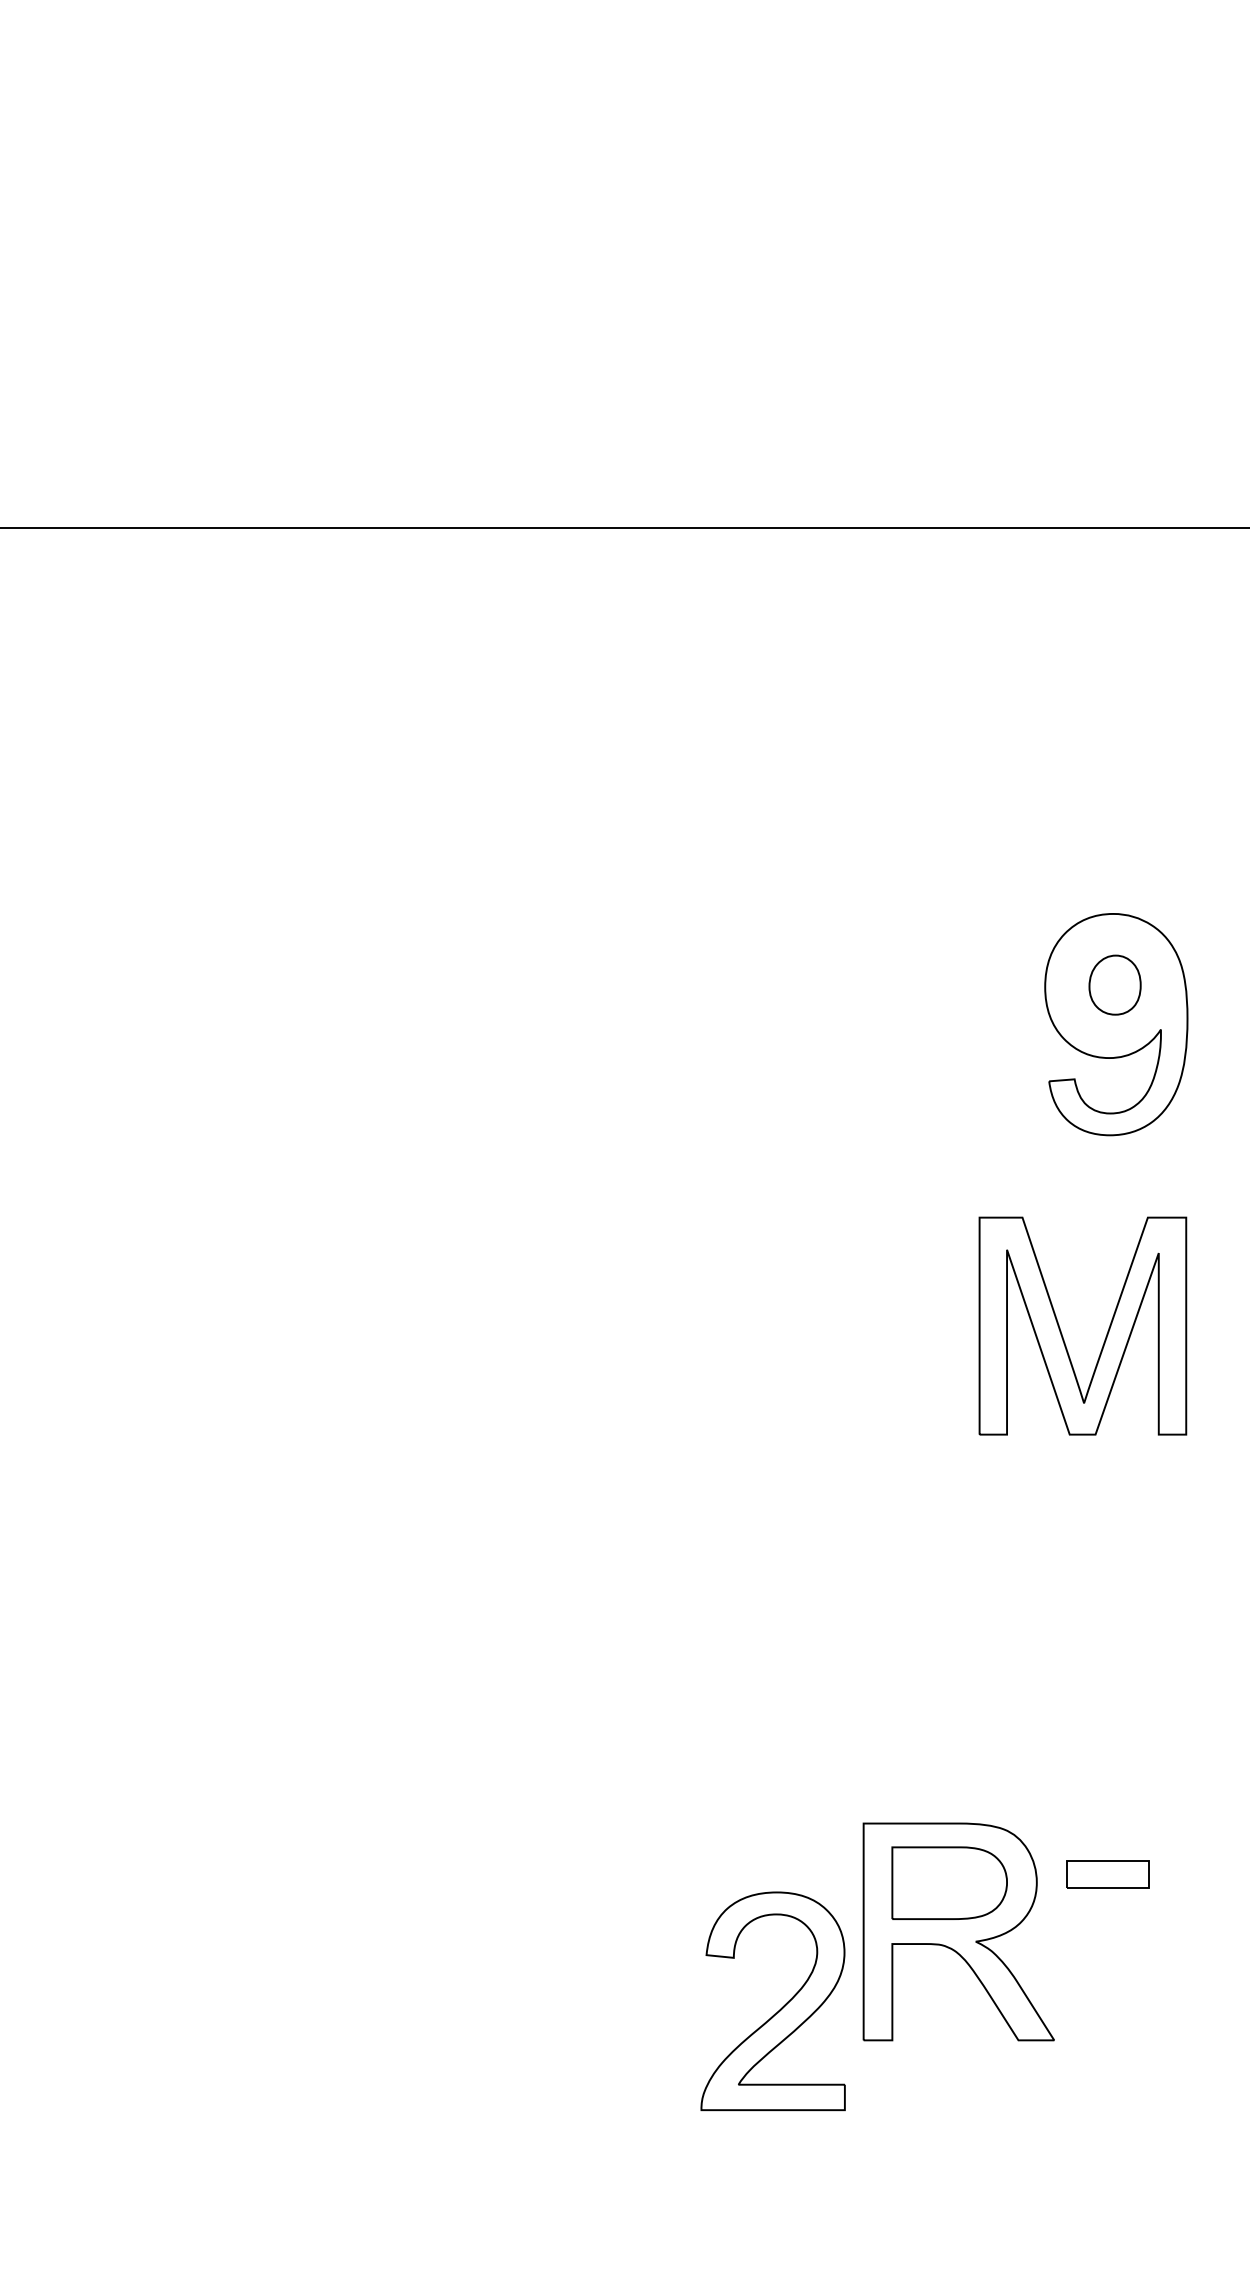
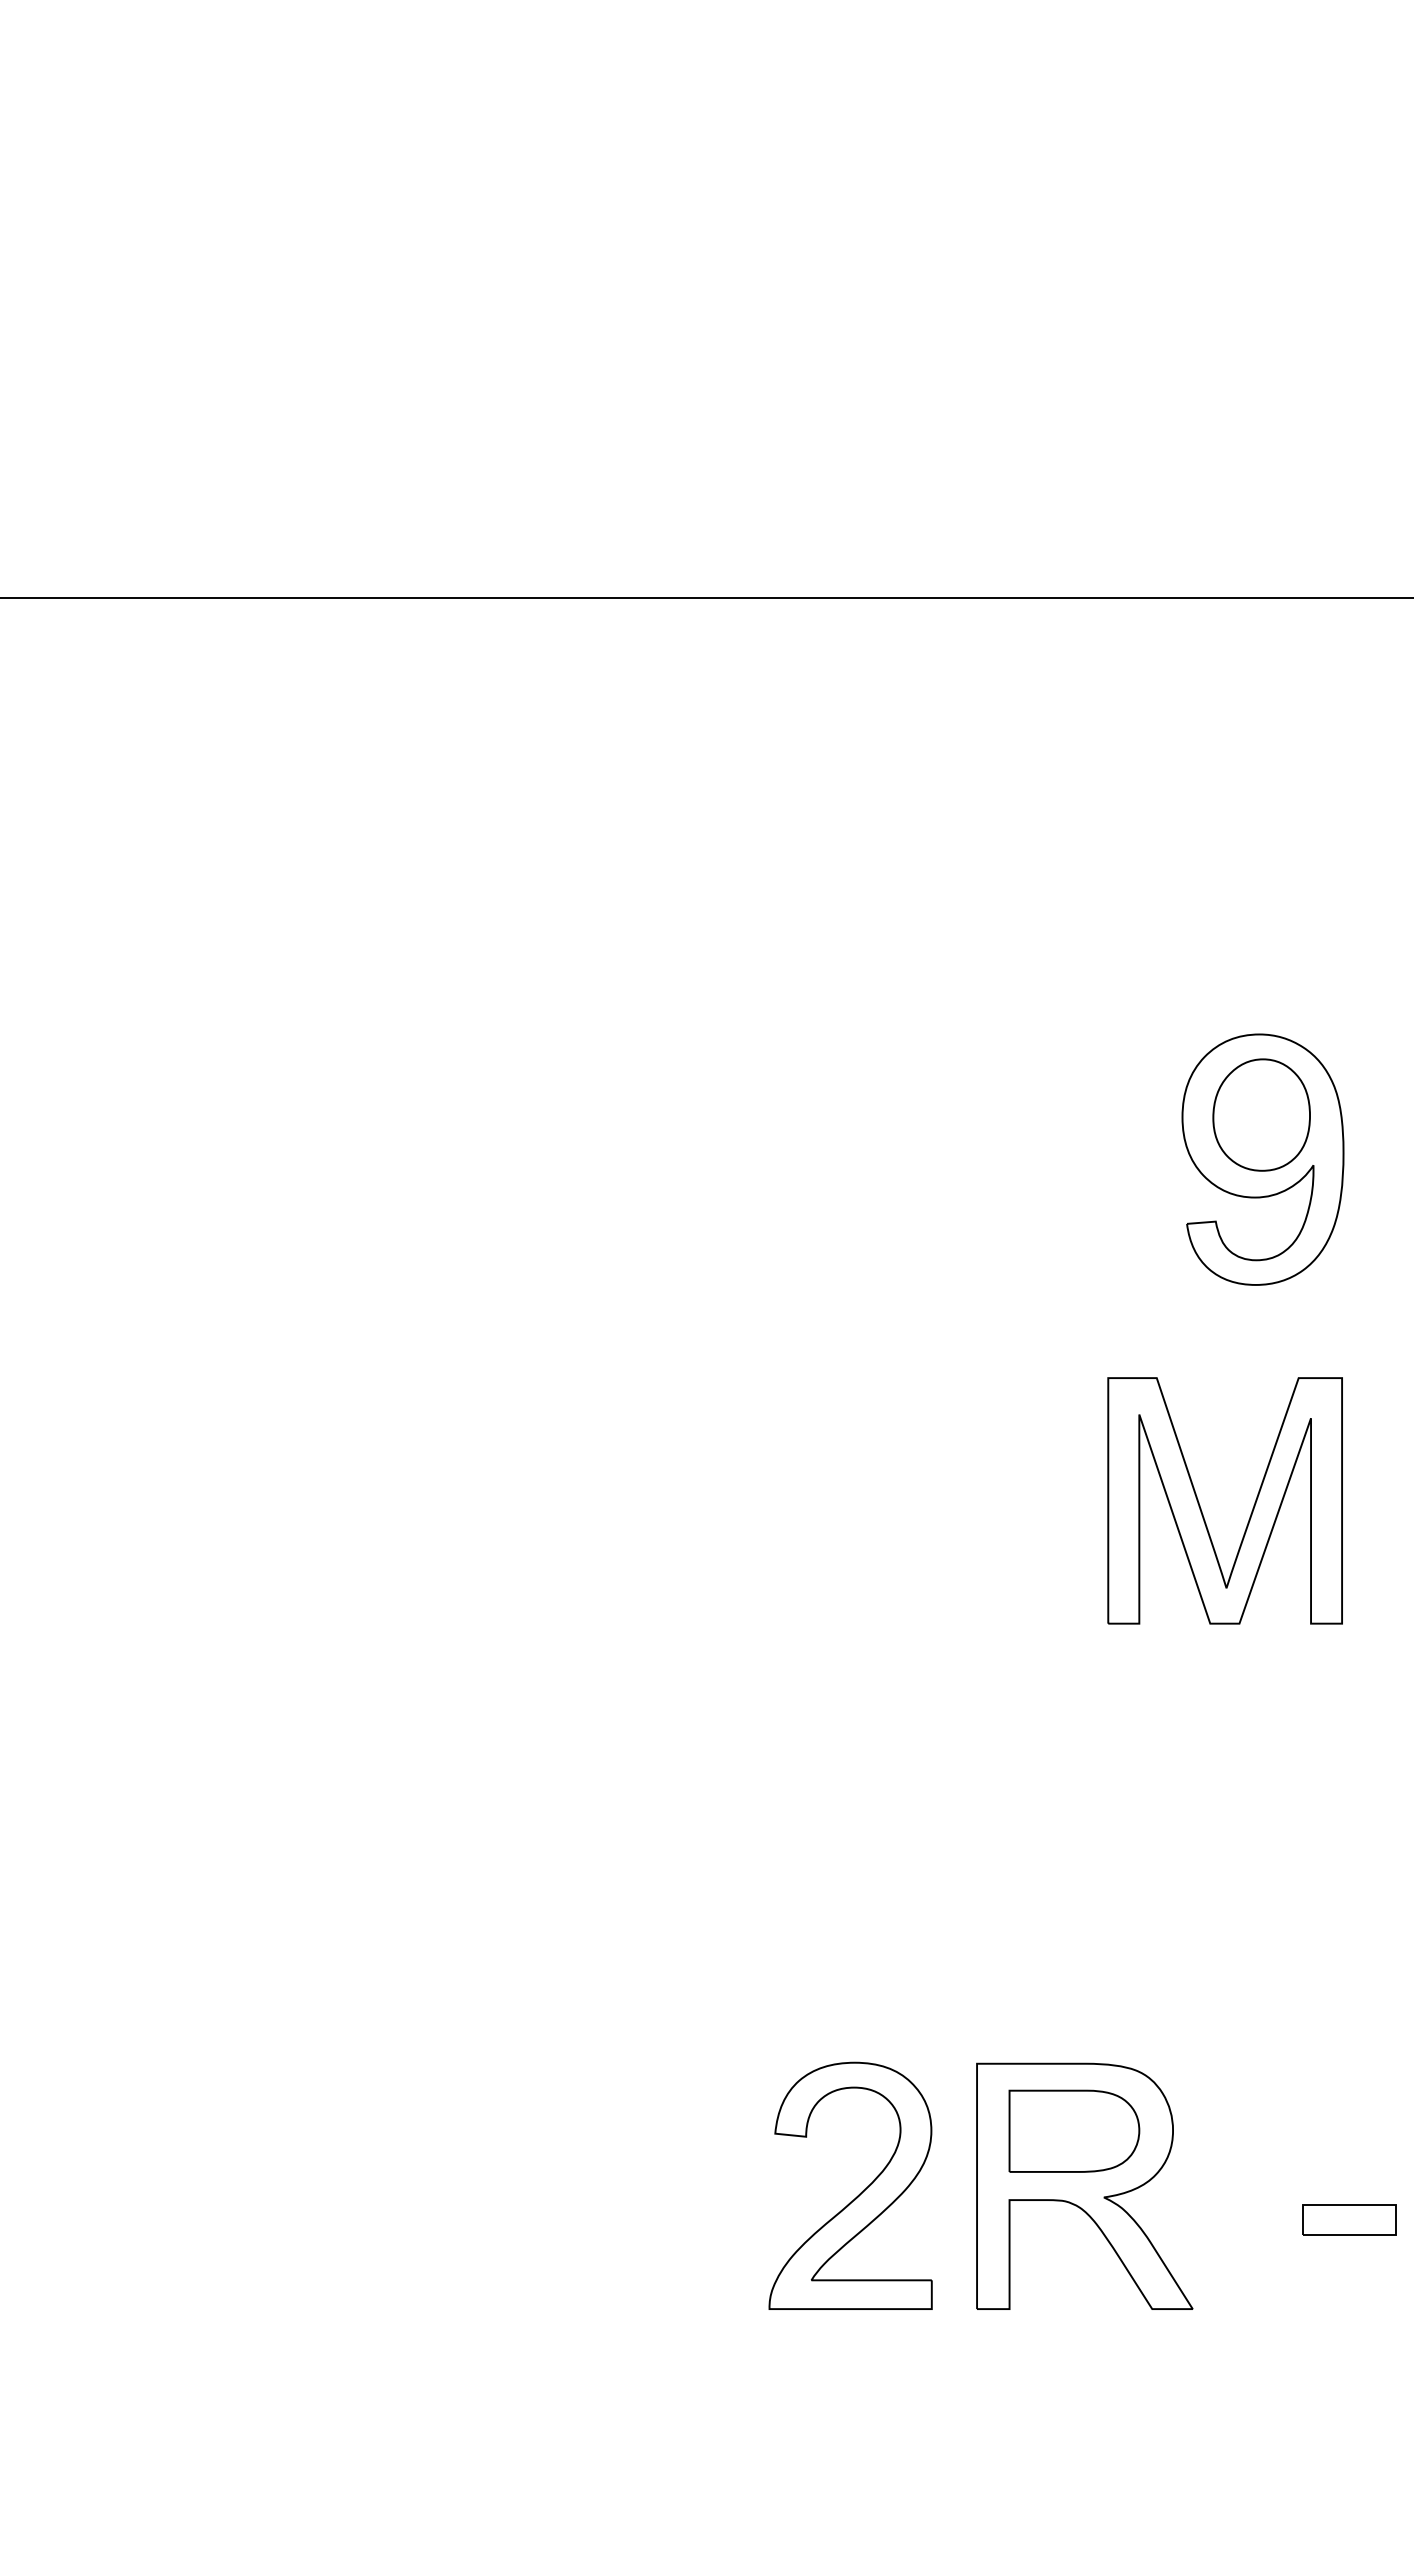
part: (1115, 984) -> (1261, 1114), size x1.67
part: (1107, 1873) -> (1349, 2219), moved
part: (780, 2008) -> (859, 2193), moved

